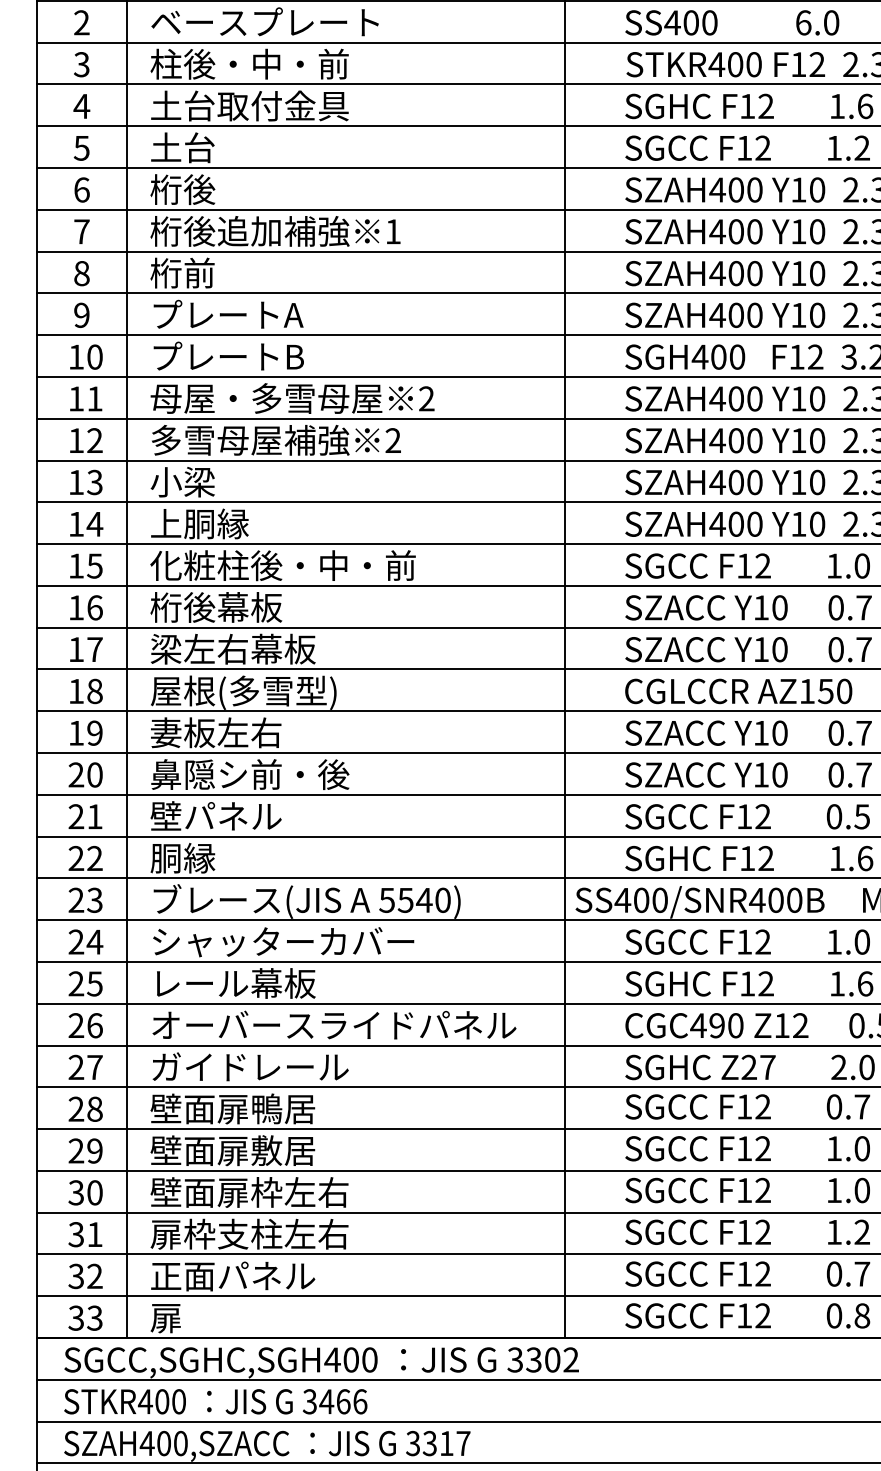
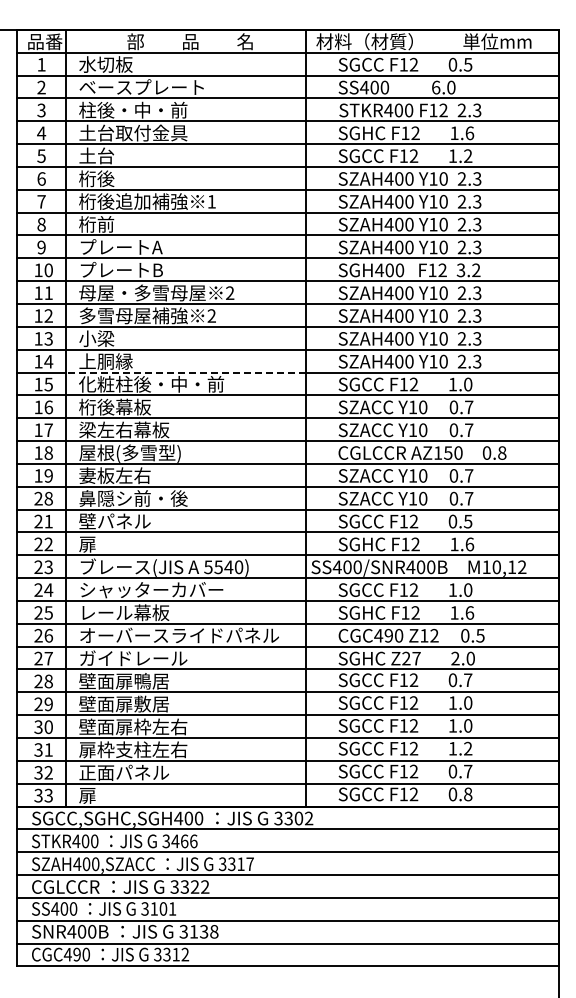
line: (345, 543) -> (185, 372), solid -> dashed
text: (94, 774) -> (48, 498), 20 -> 28
text: (182, 858) -> (96, 544), 胴縁 -> 扉

